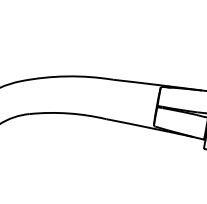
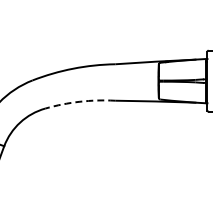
arc: (67, 113) -> (79, 101), solid -> dashed

